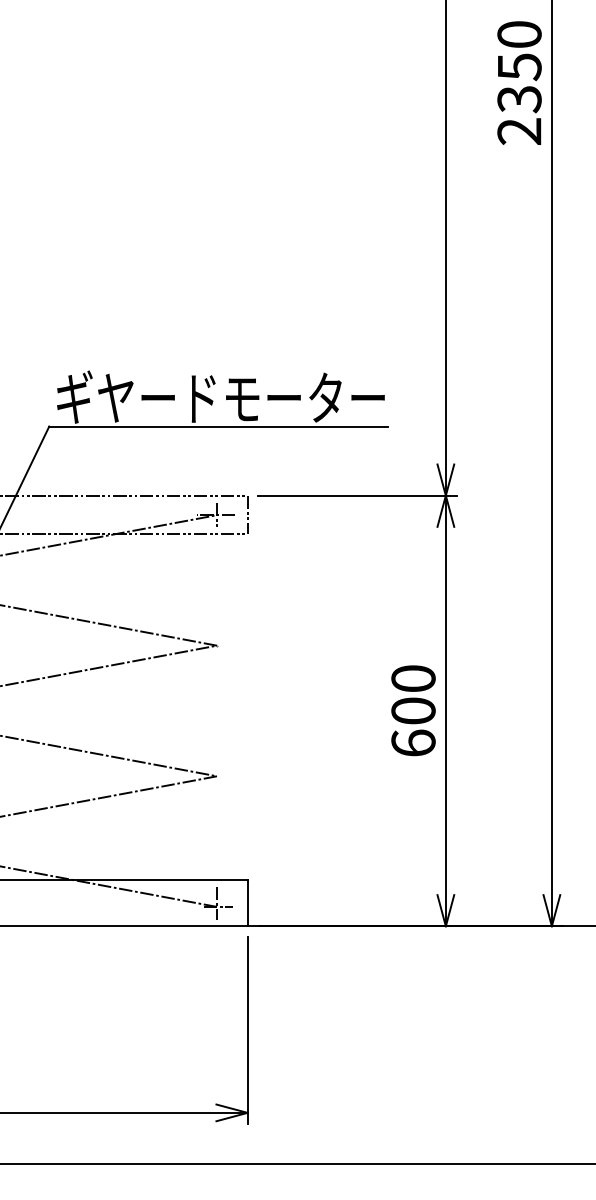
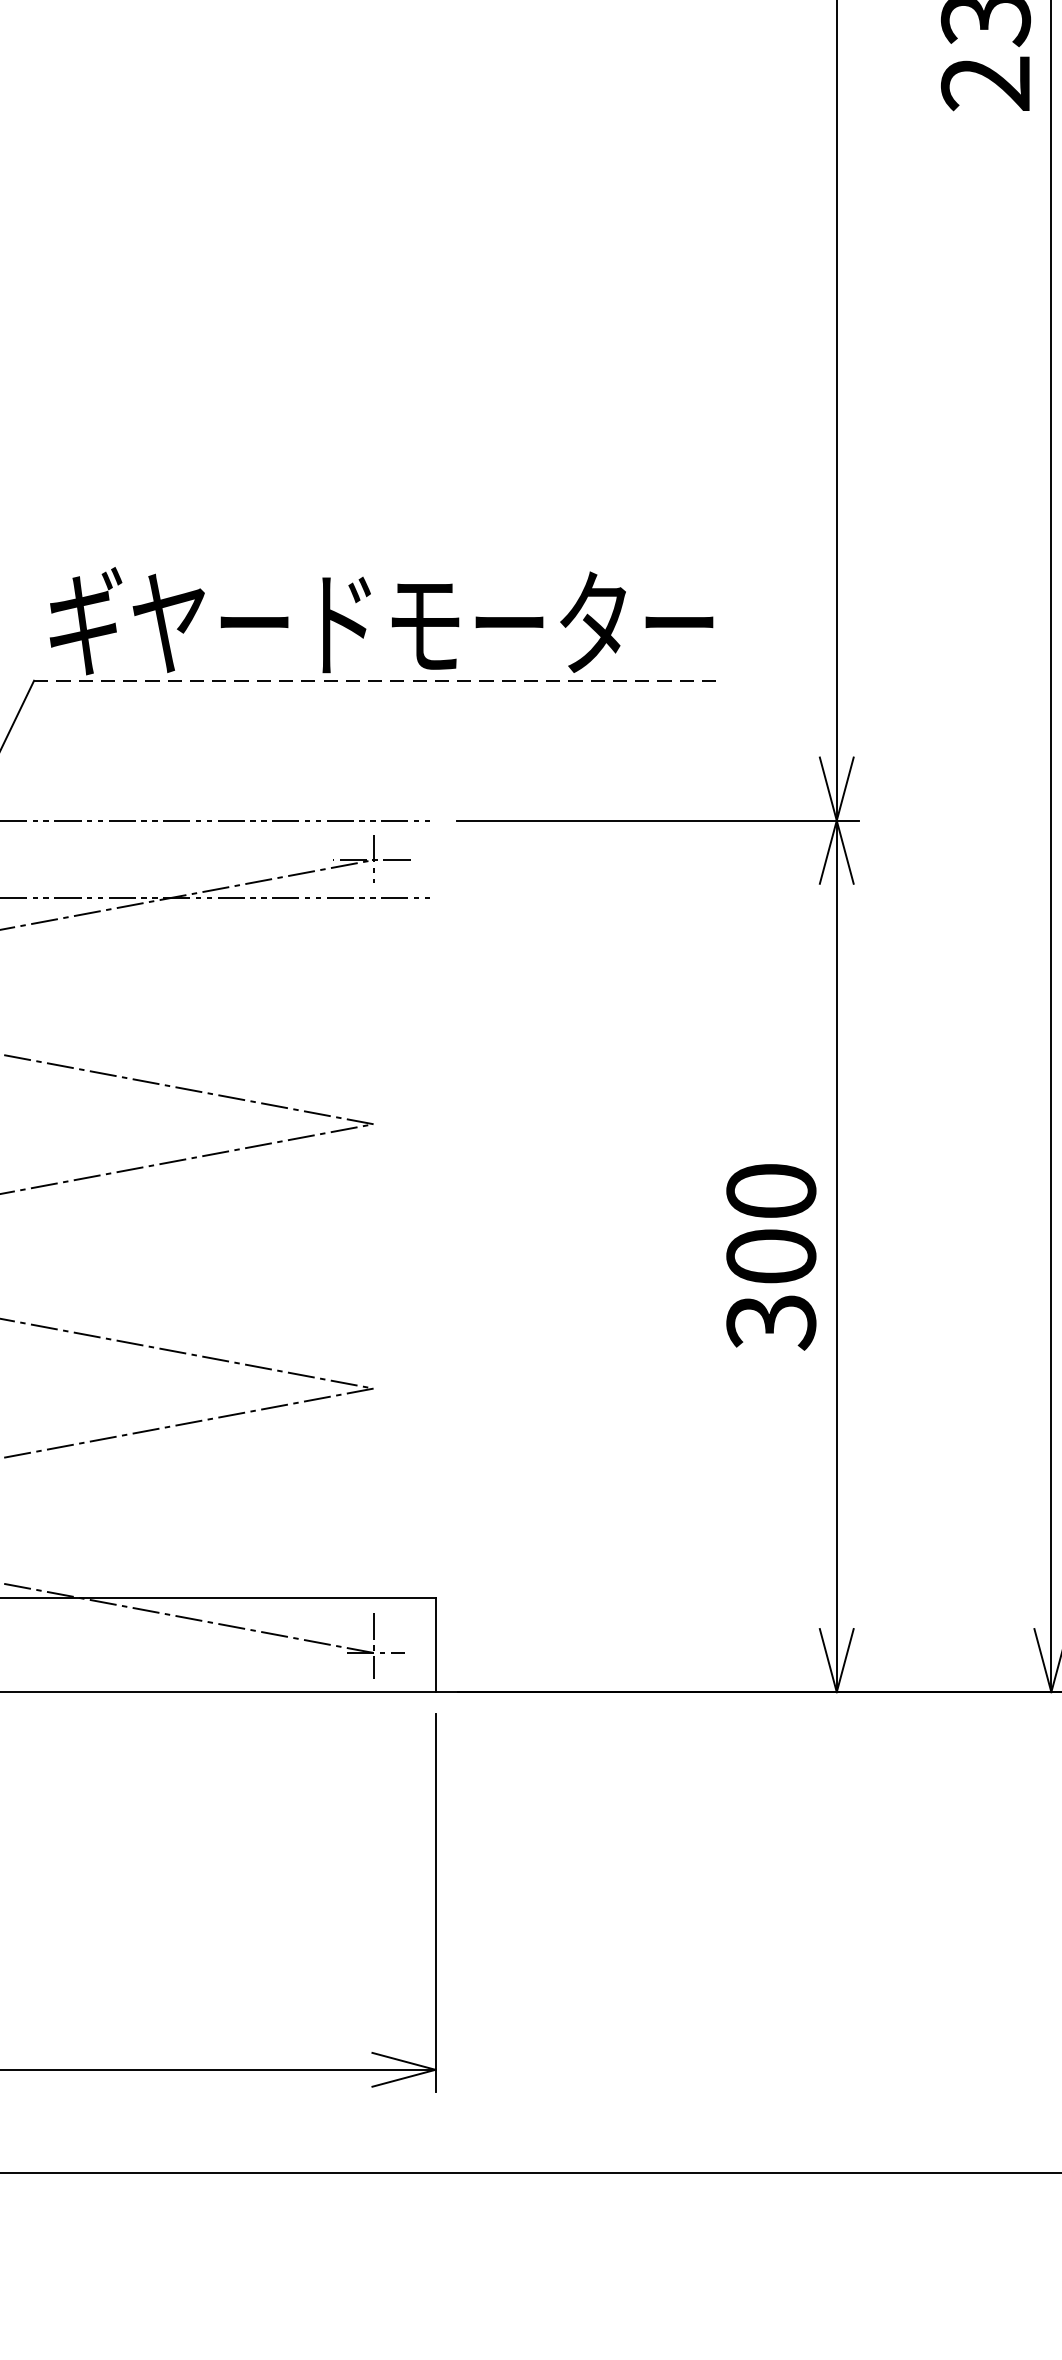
line: (219, 426) -> (378, 680), solid -> dashed
line: (247, 514) -> (435, 858), removed
text: (413, 743) -> (771, 1322), 600 -> 300

